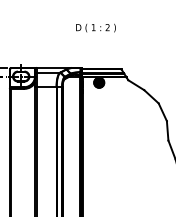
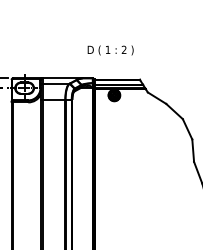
text: (95, 28) -> (110, 50), moved

